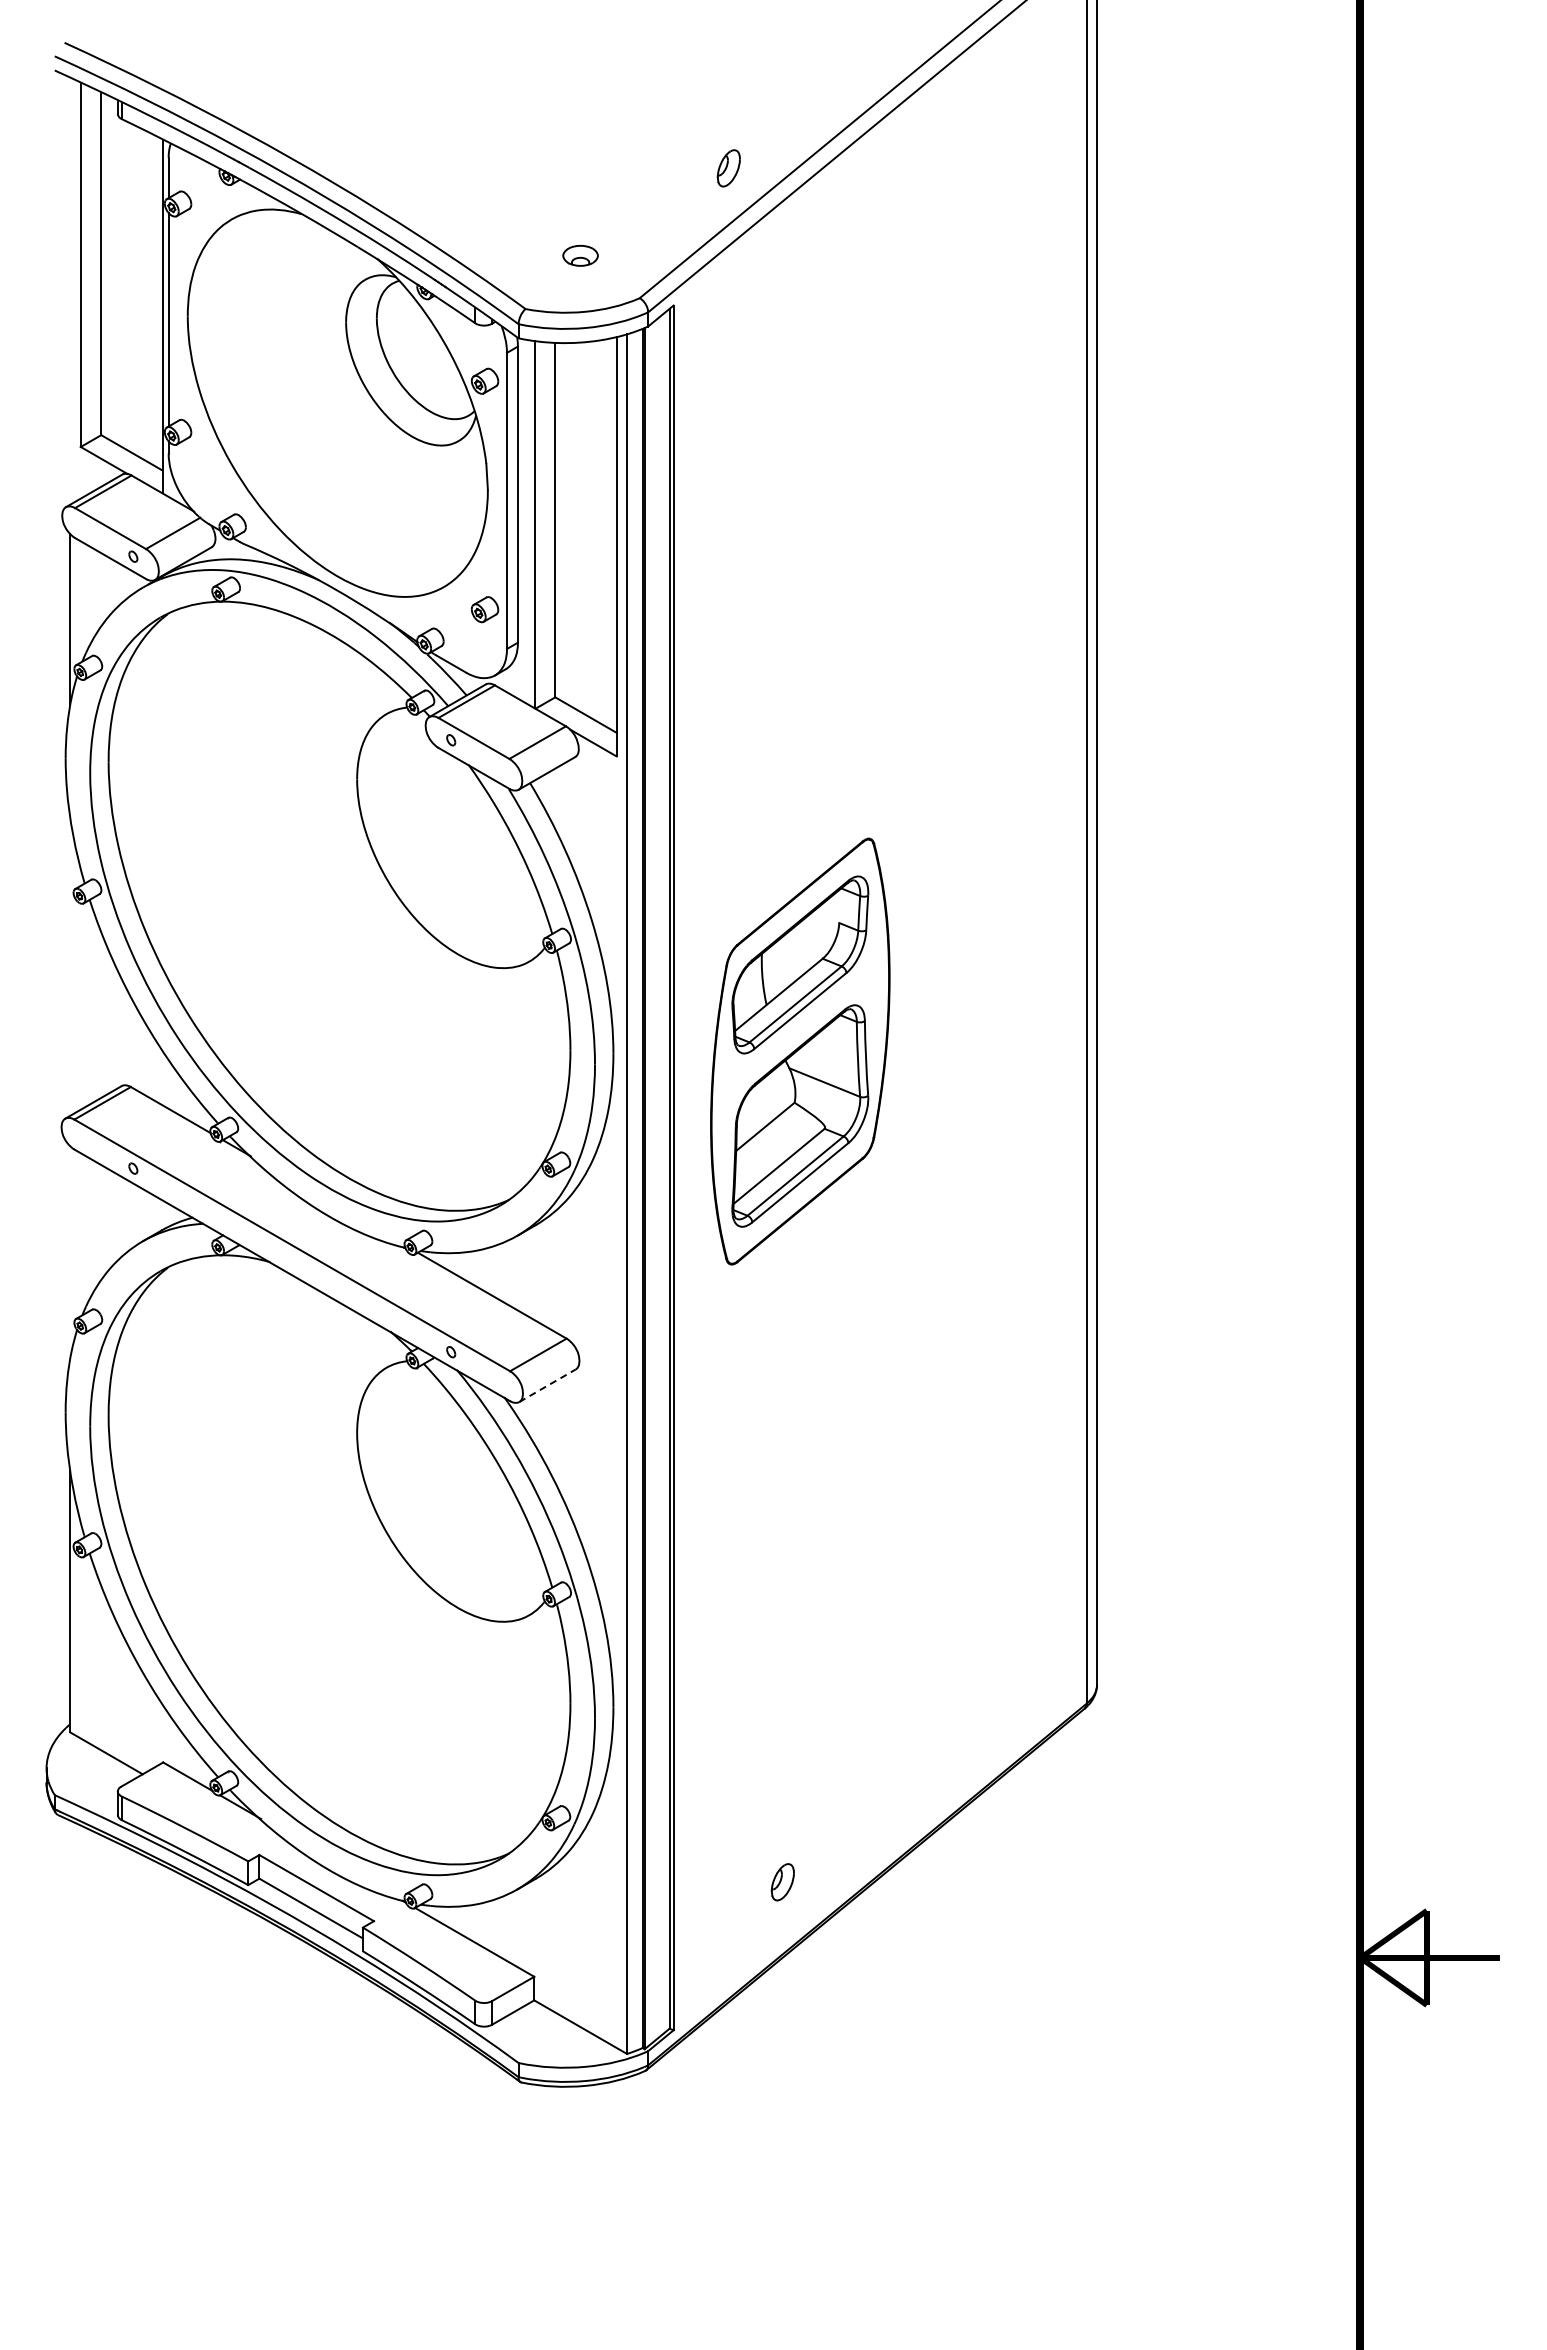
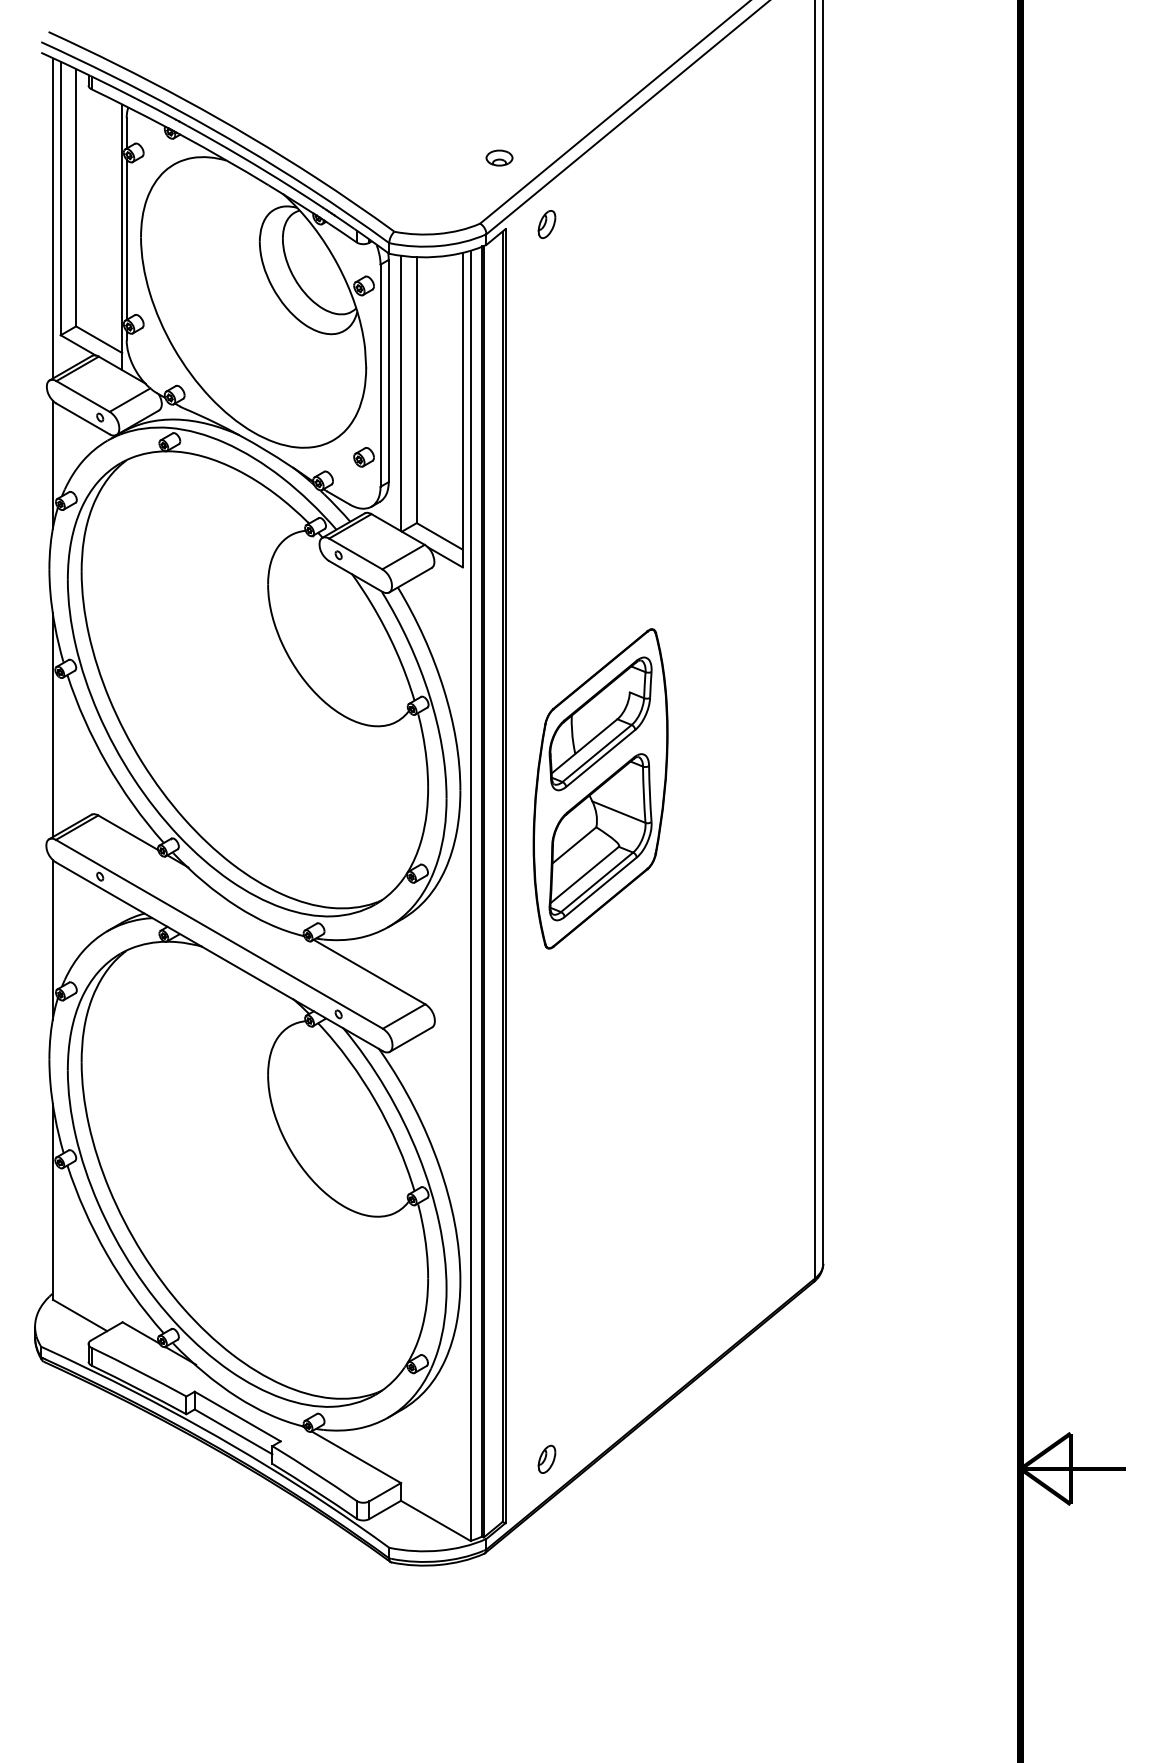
part: (728, 168) -> (546, 224), moved
part: (580, 255) -> (499, 157), moved
line: (70, 291) -> (53, 218), added
line: (70, 966) -> (53, 725), added
line: (70, 1252) -> (53, 939), added
line: (547, 1385) -> (410, 1039), dashed -> solid
part: (782, 1882) -> (546, 1459), moved

